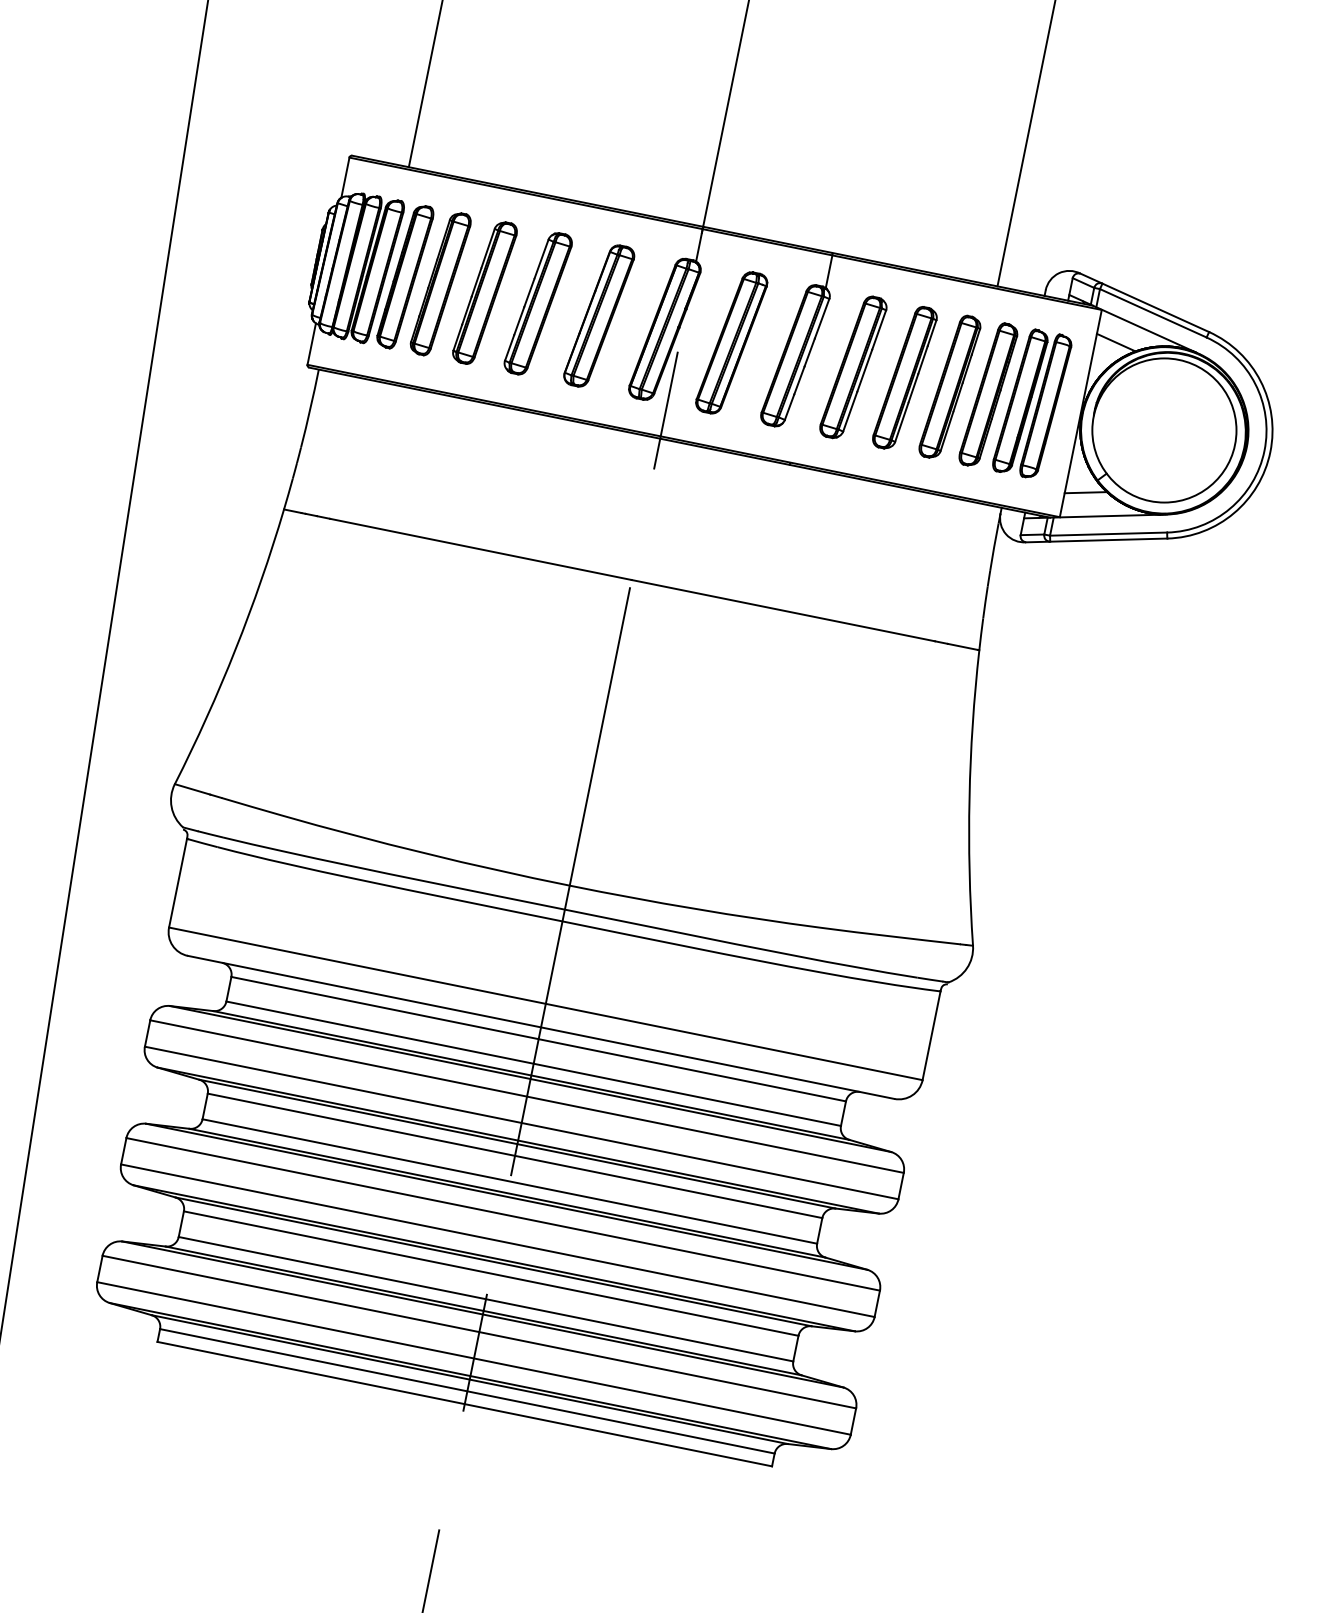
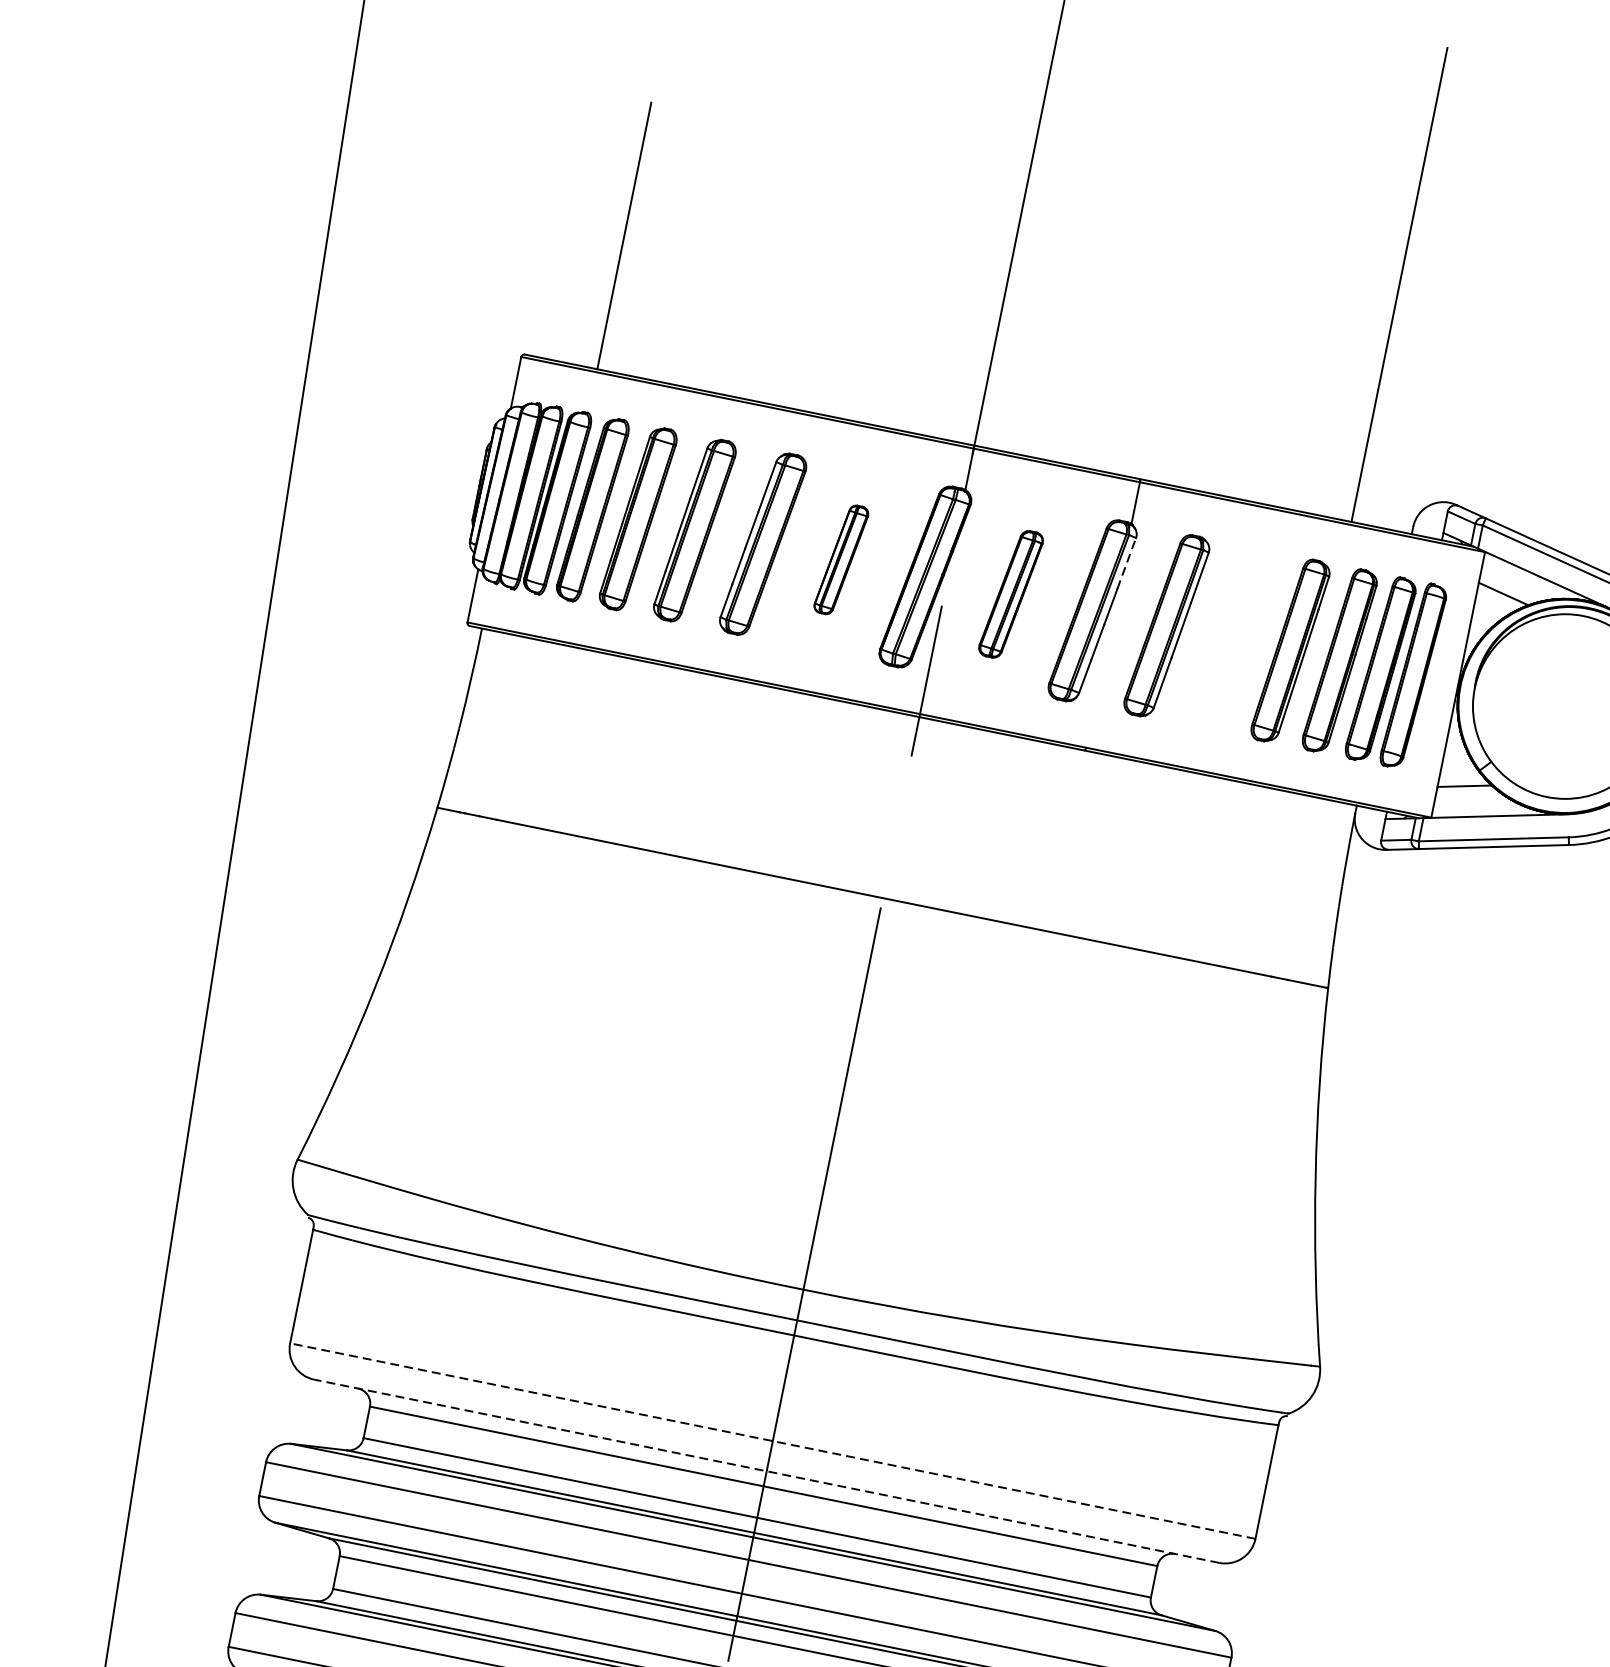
part: (599, 315) -> (841, 559), size x0.6
line: (822, 318) -> (1127, 563), solid -> dashed
part: (731, 342) -> (1010, 593), size x0.7
part: (904, 377) -> (1232, 638), removed
line: (545, 1003) -> (772, 1440), solid -> dashed
line: (540, 1027) -> (765, 1471), solid -> dashed

